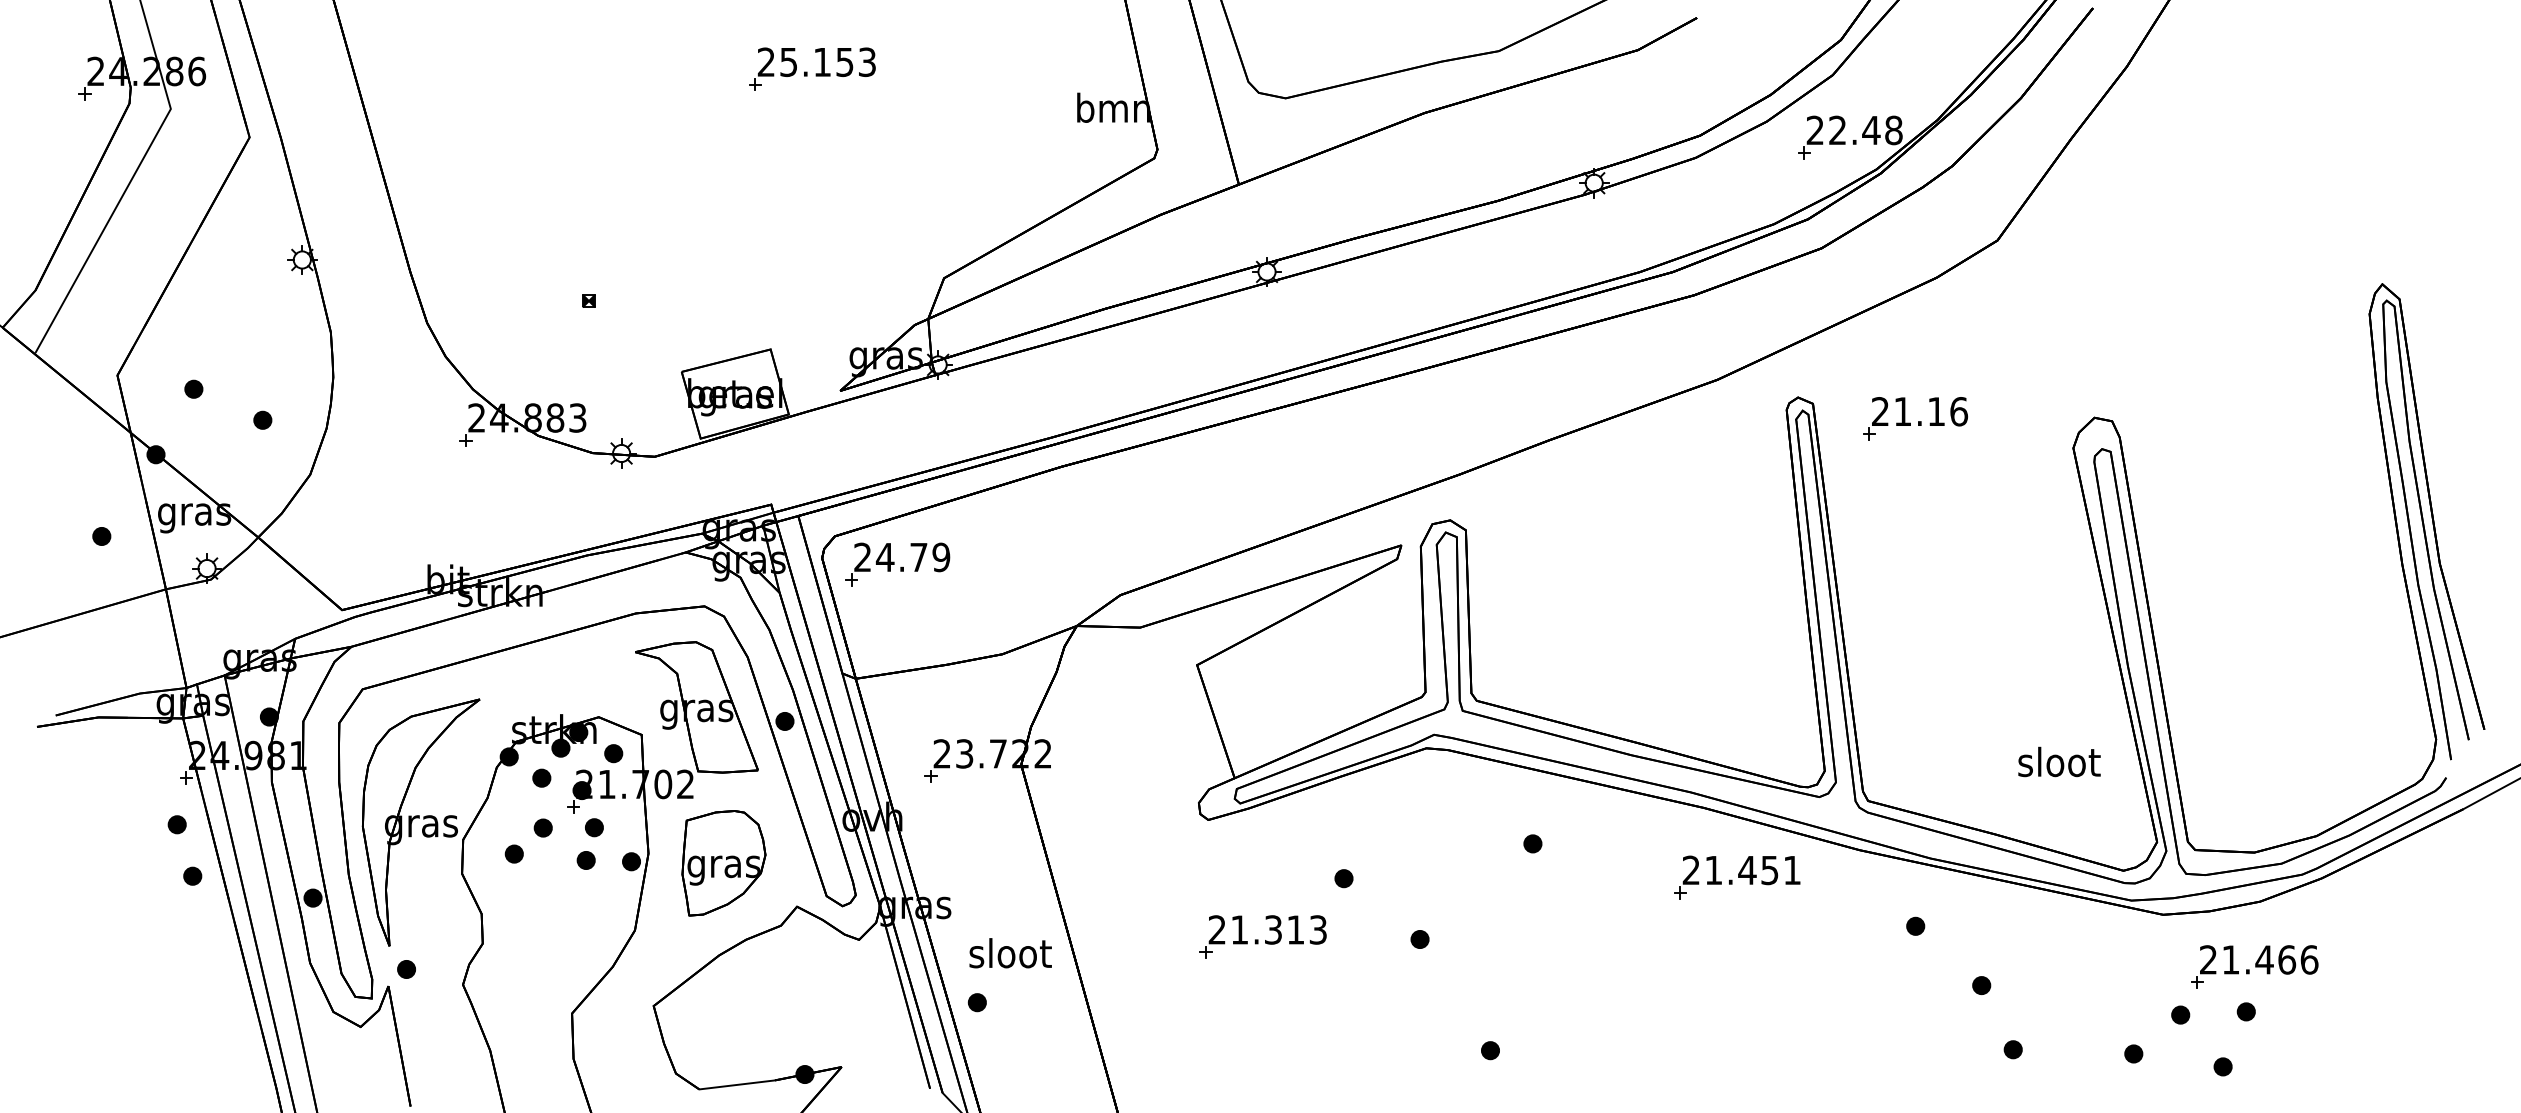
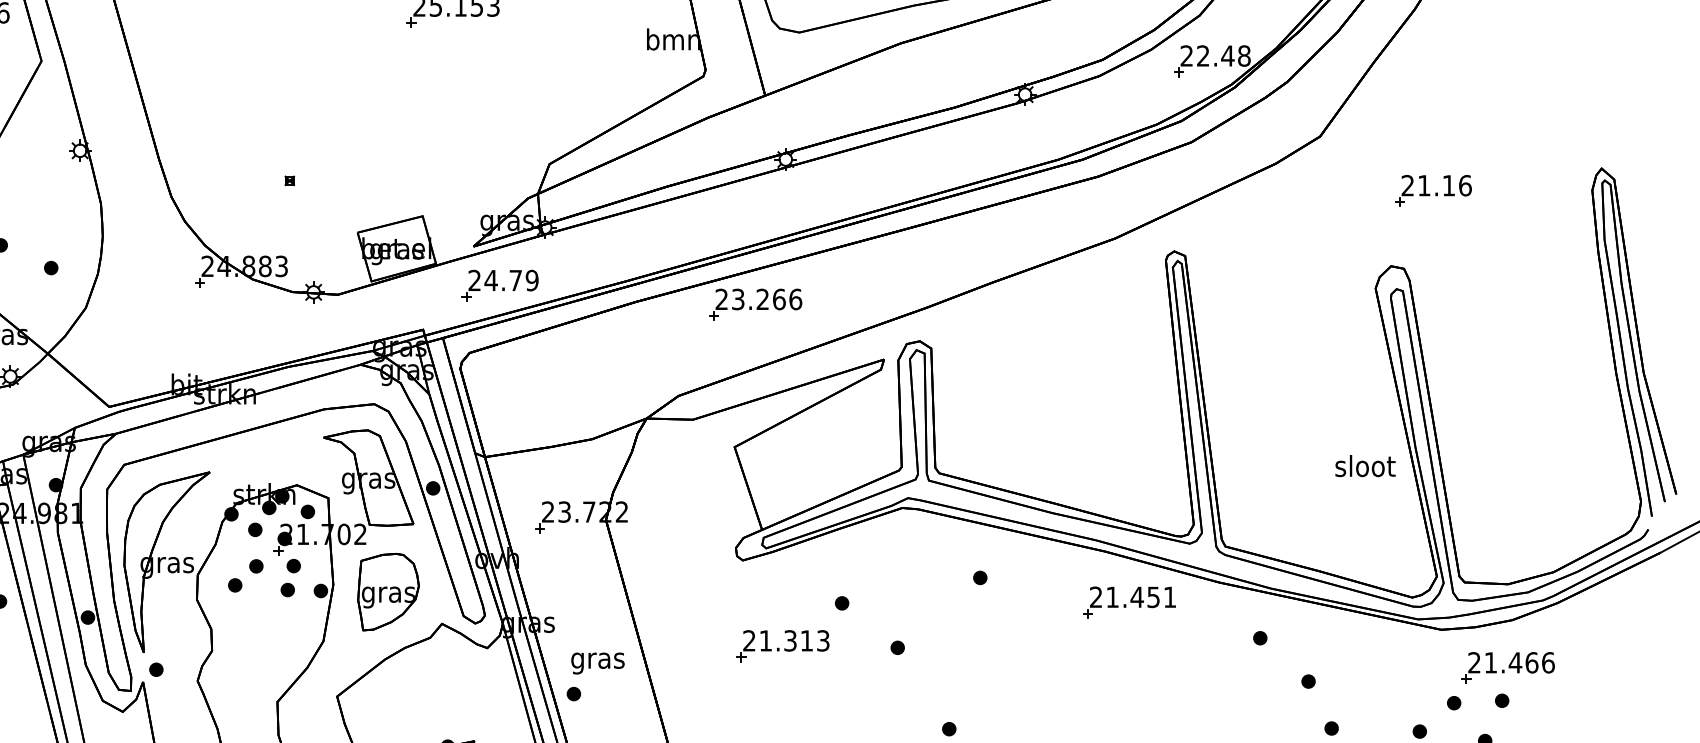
part: (1915, 418) -> (1433, 190), moved
part: (1225, 469) -> (755, 304), added
part: (897, 564) -> (500, 285), moved
text: (2059, 761) -> (1365, 465), moved
text: (1010, 956) -> (598, 660), sloot -> gras

